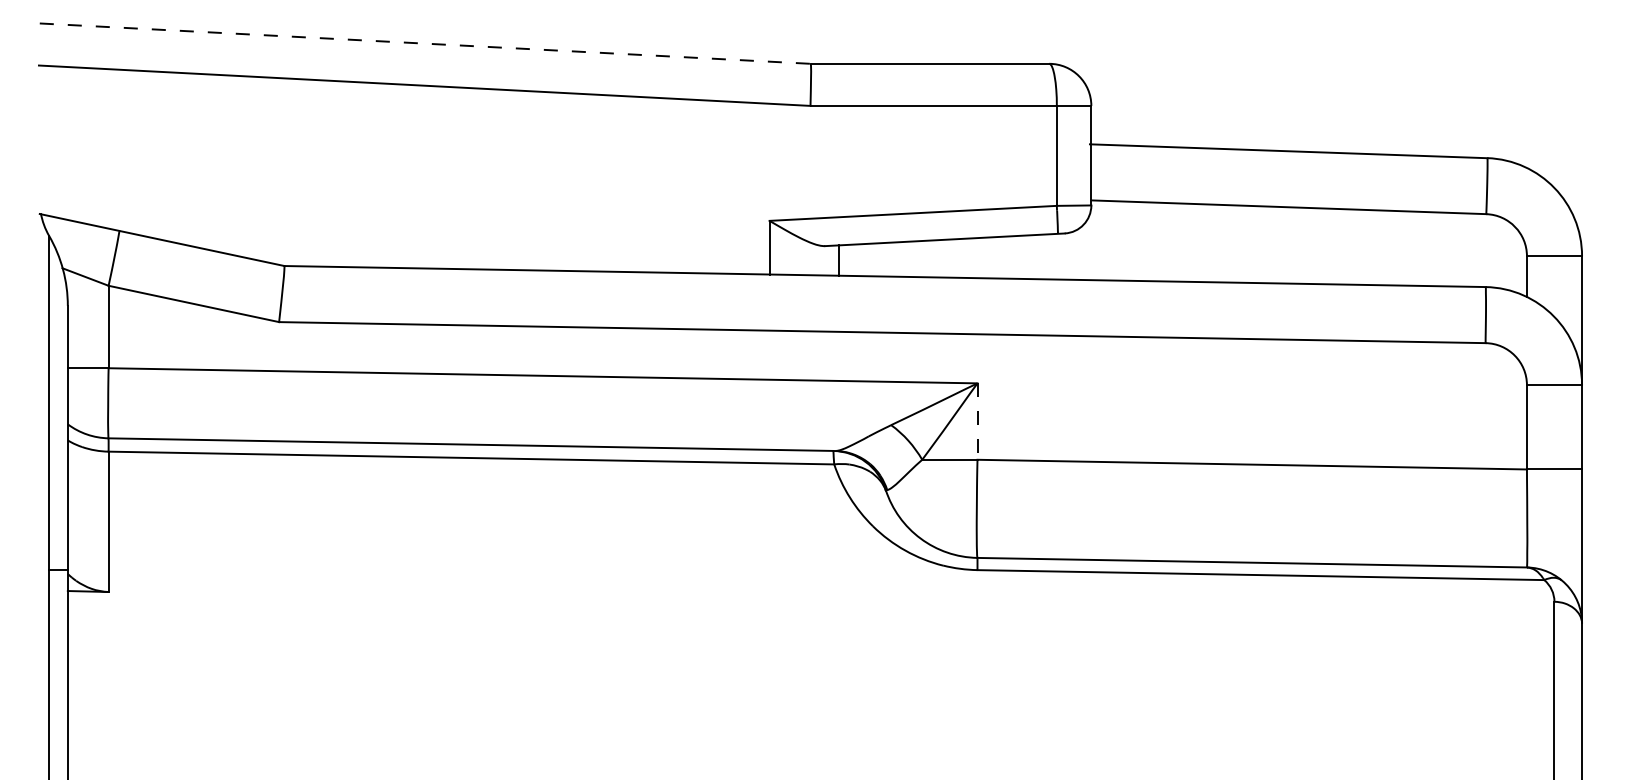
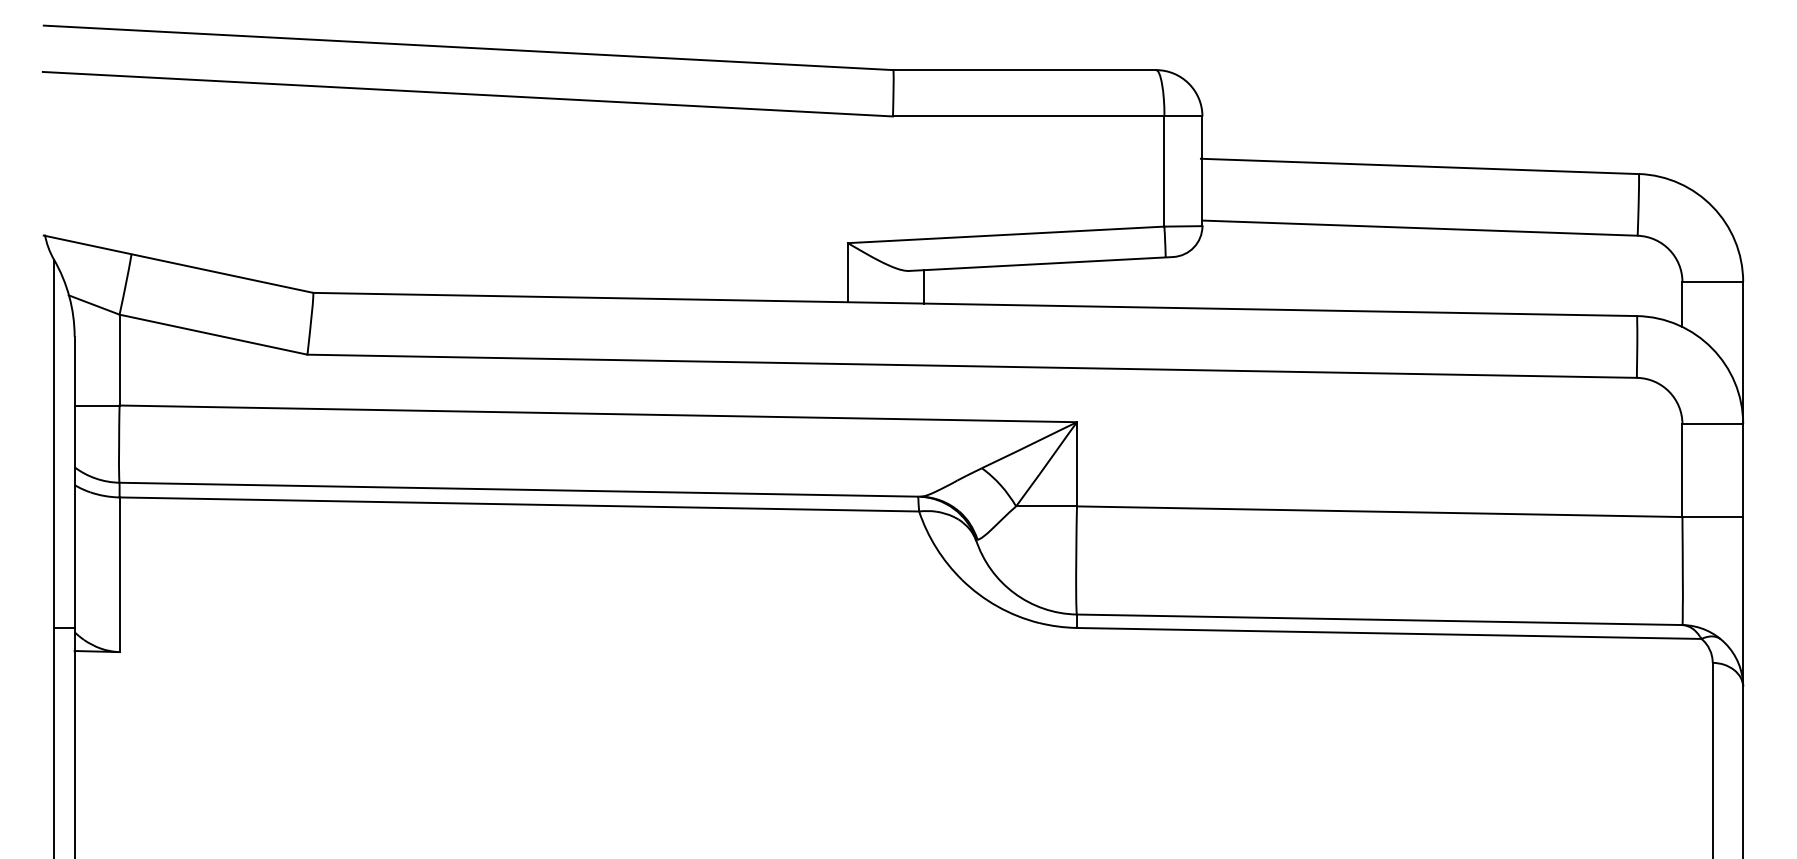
line: (425, 43) -> (468, 47), dashed -> solid
line: (977, 422) -> (1077, 465), dashed -> solid

